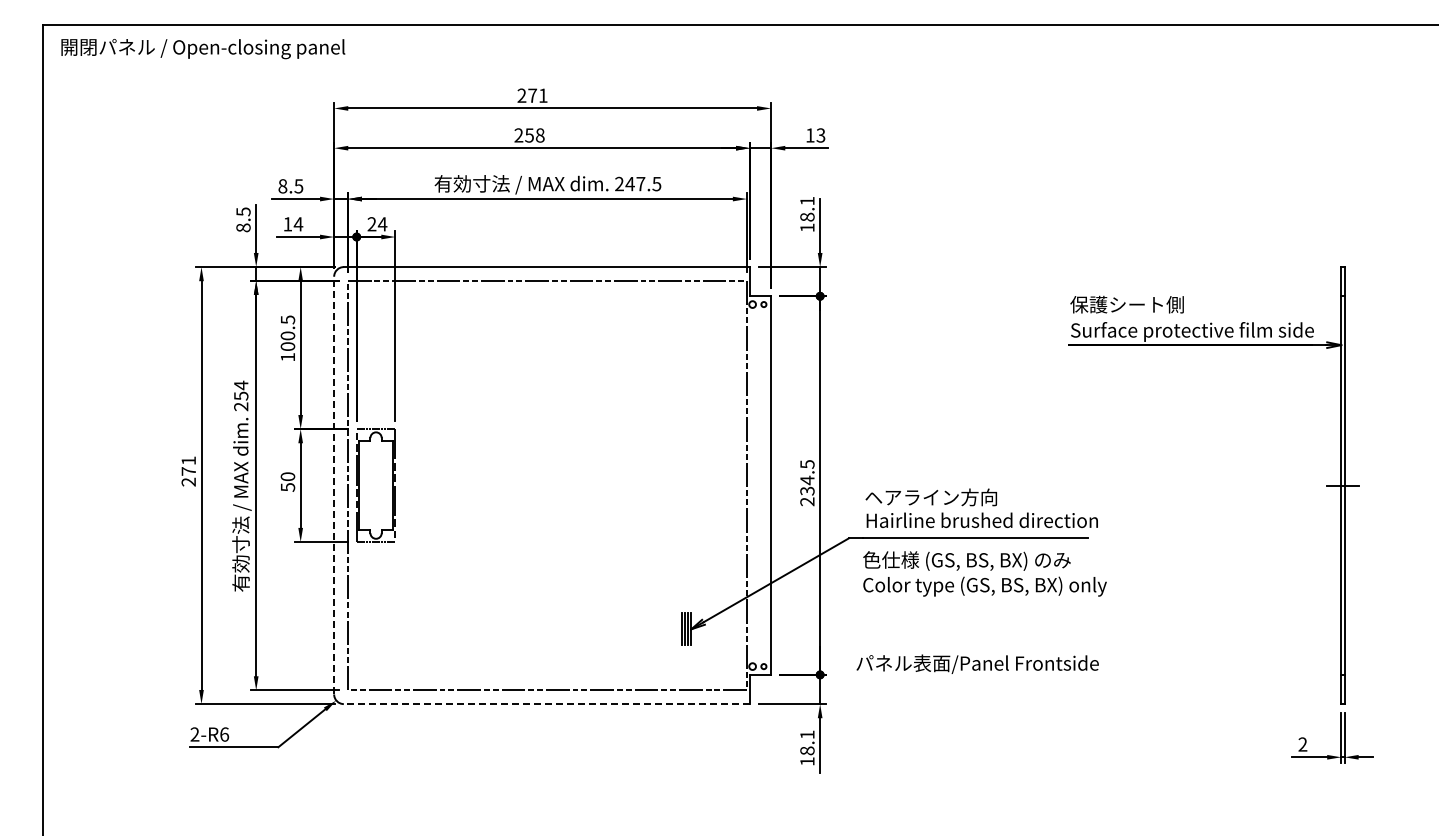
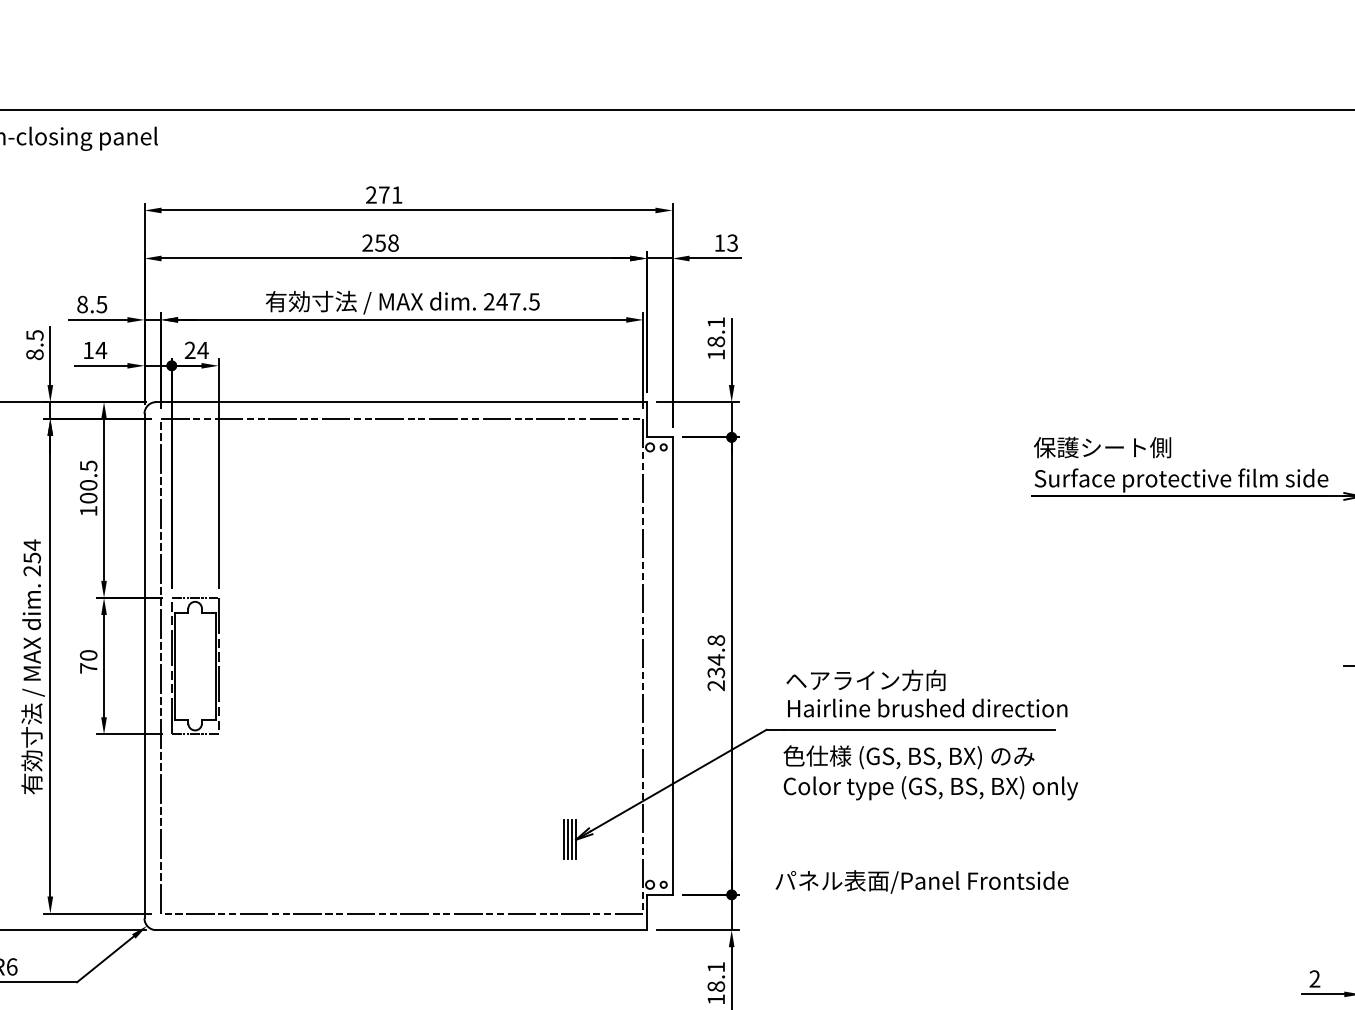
text: (807, 464) -> (716, 640), 234.5 -> 234.8
line: (334, 485) -> (144, 666), dashed -> solid
text: (288, 487) -> (89, 668), 50 -> 70
line: (546, 704) -> (401, 930), dashed -> solid

